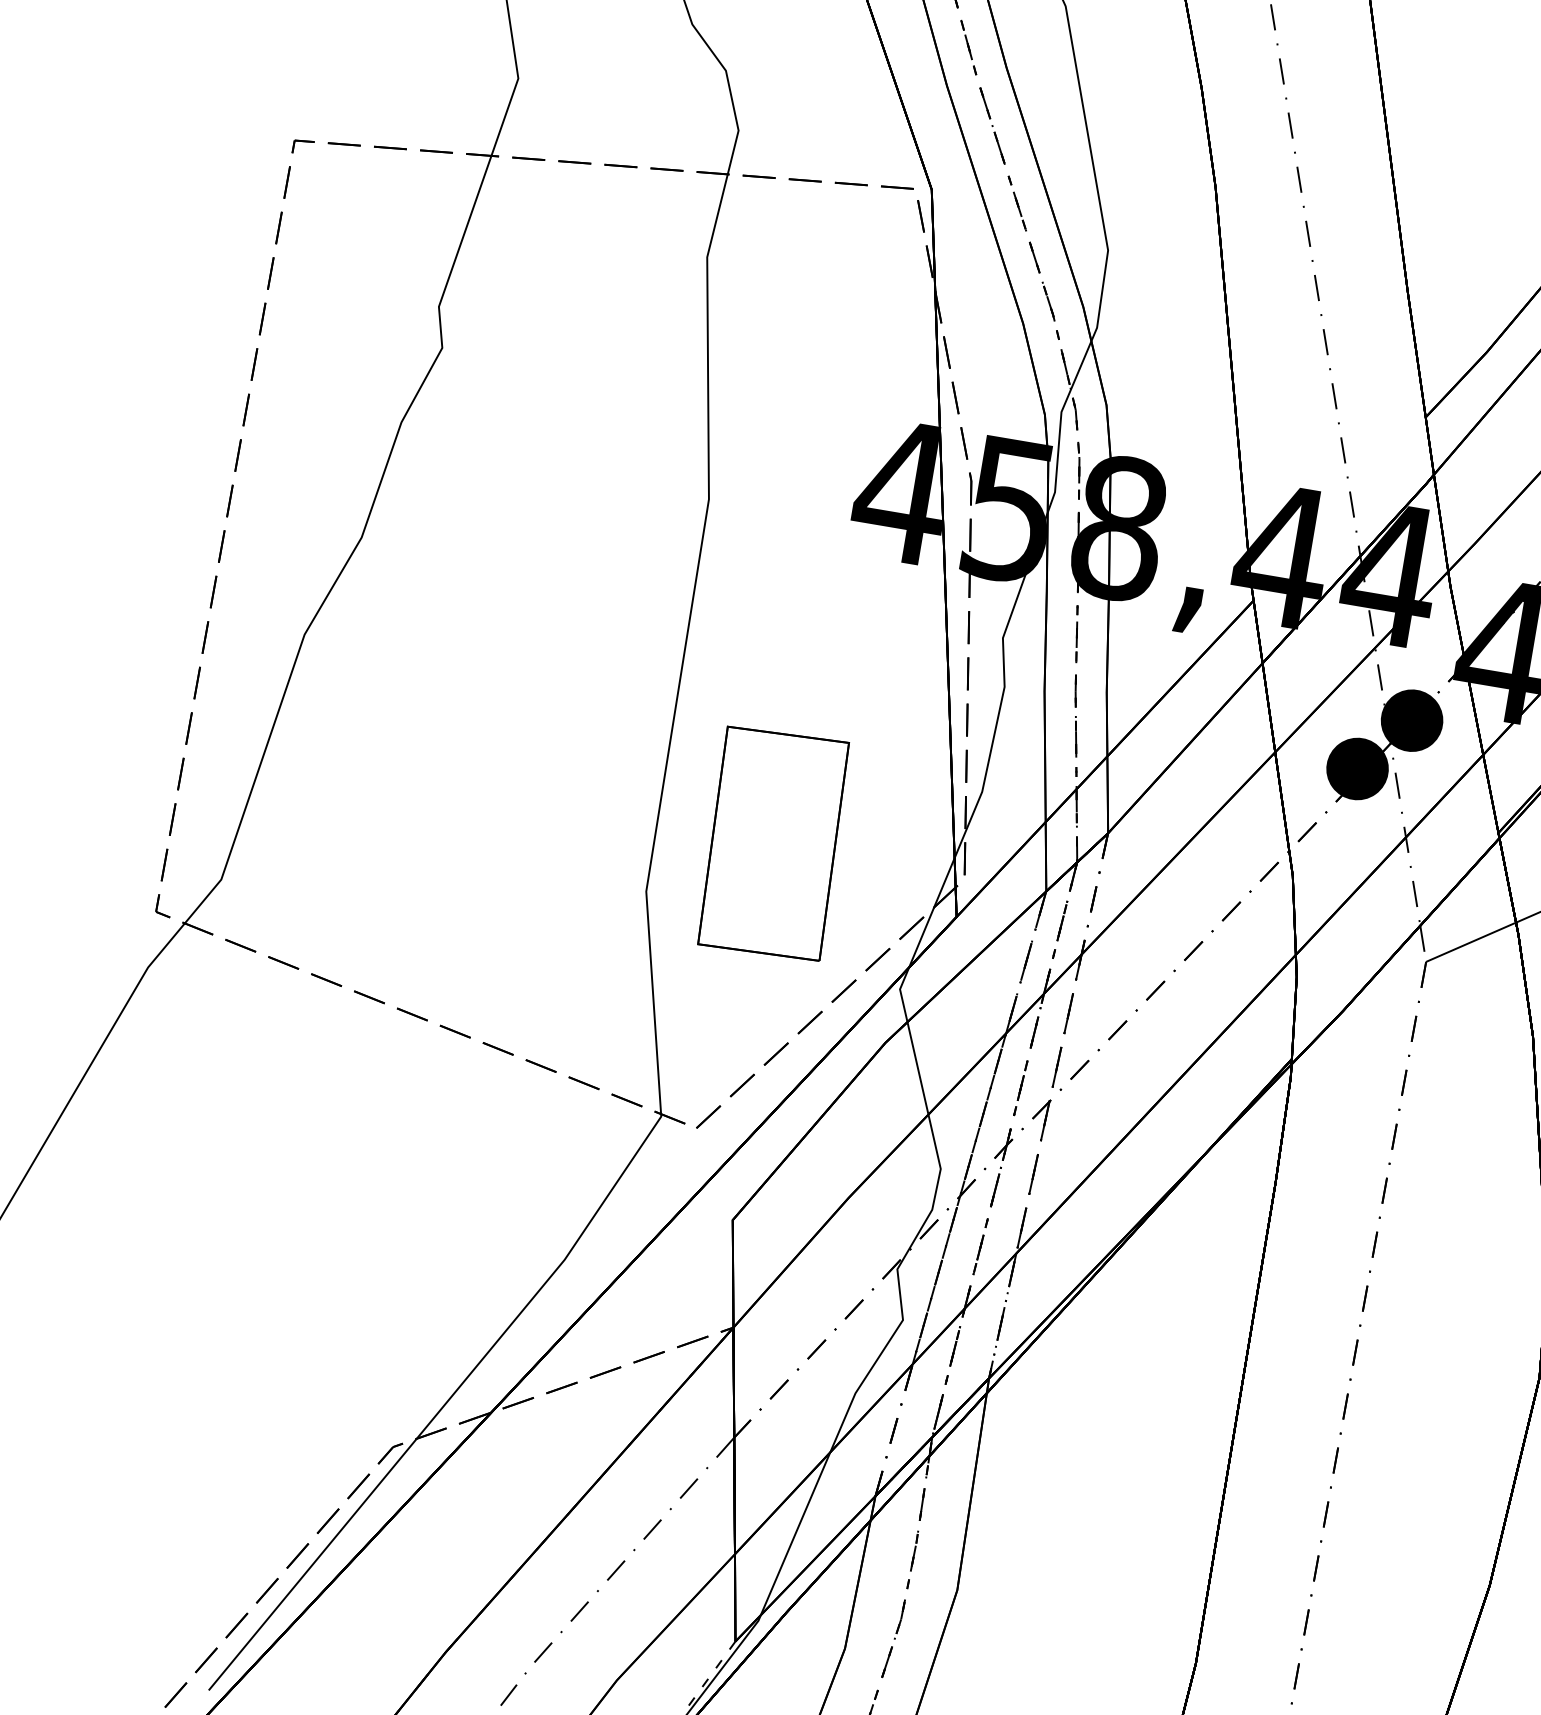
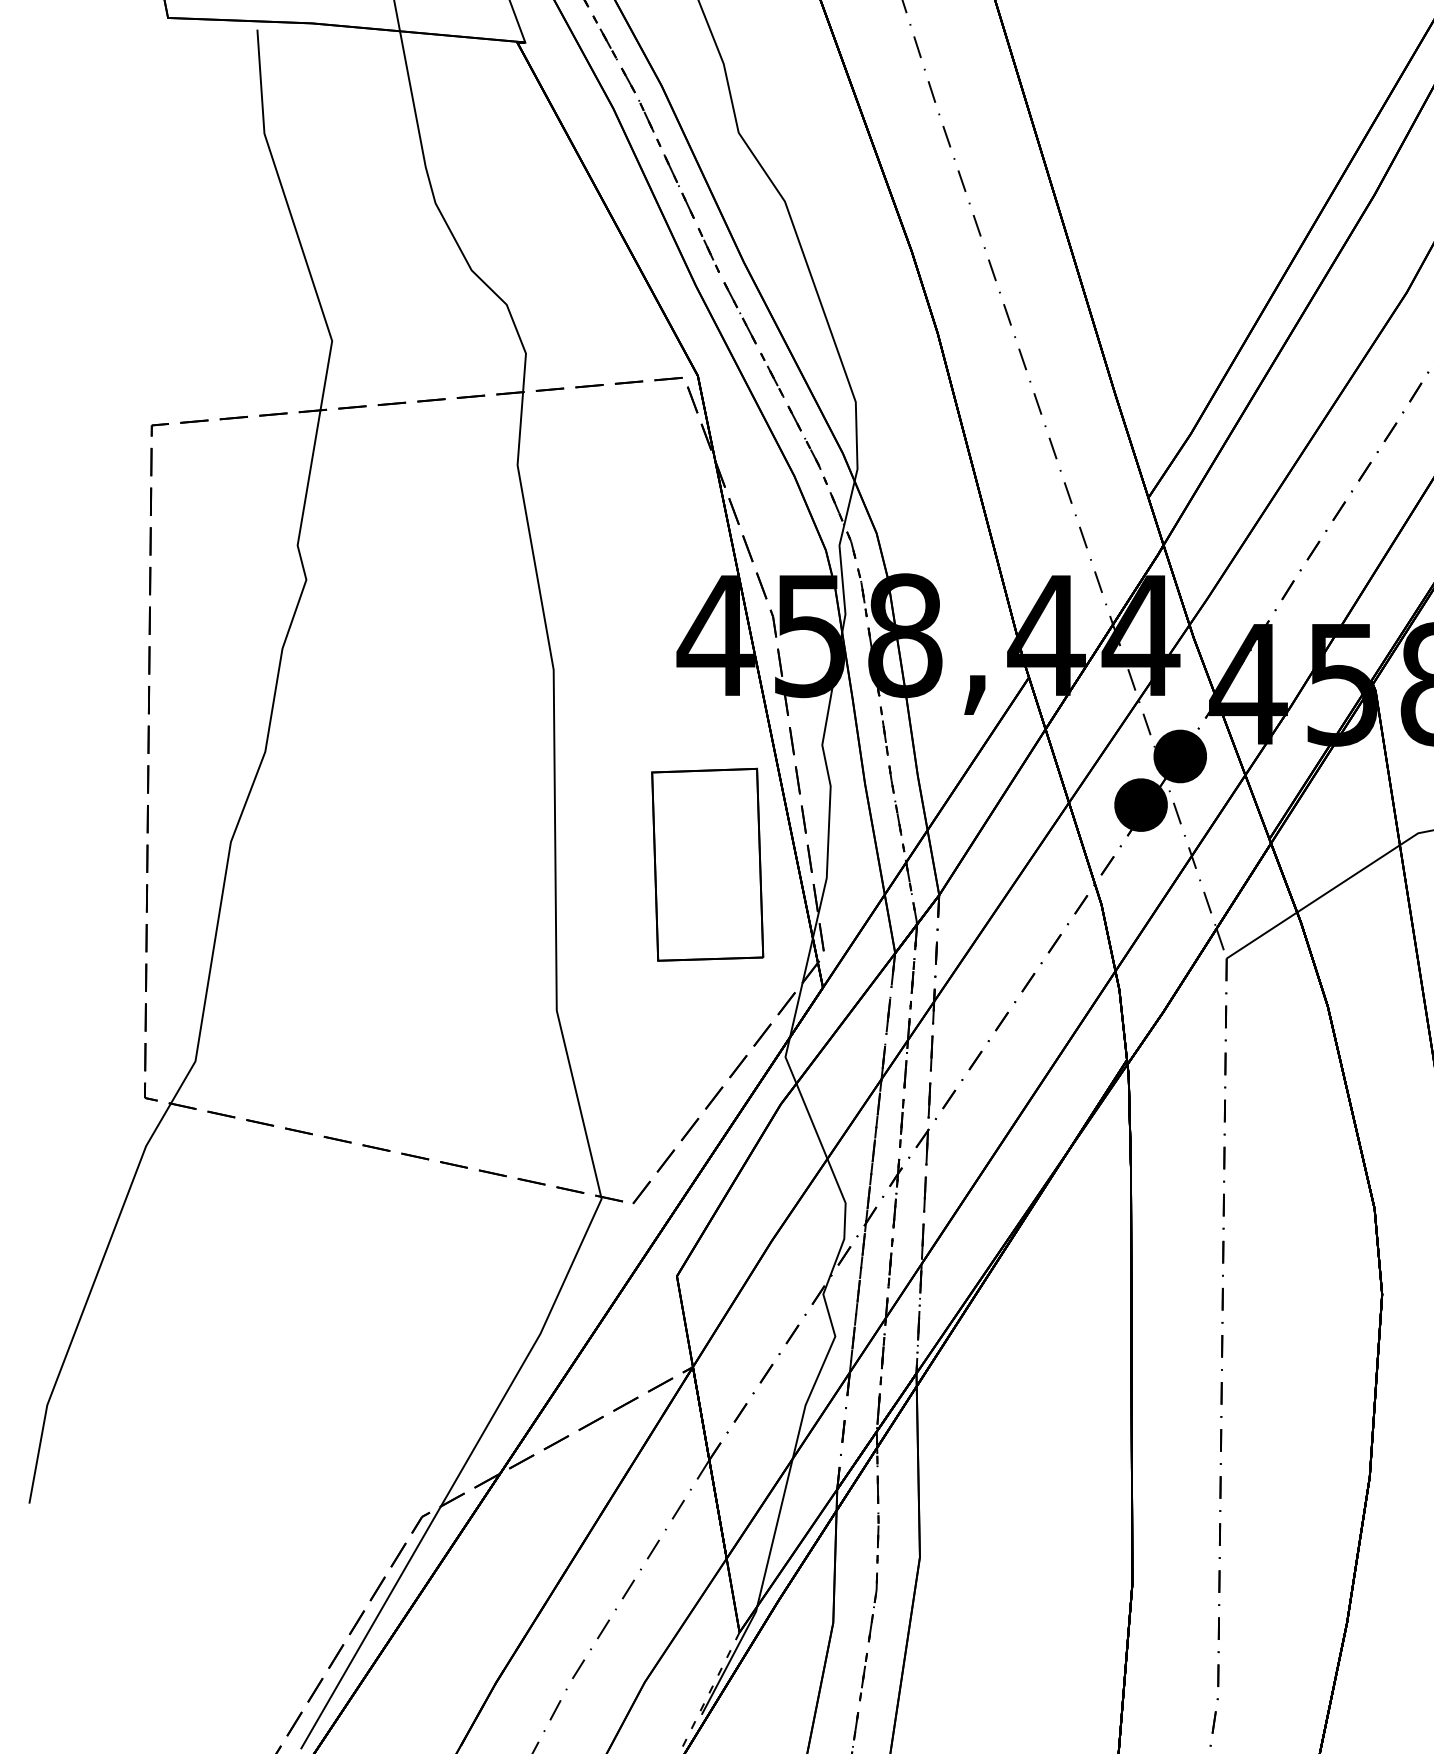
part: (773, 843) -> (707, 864), moved

